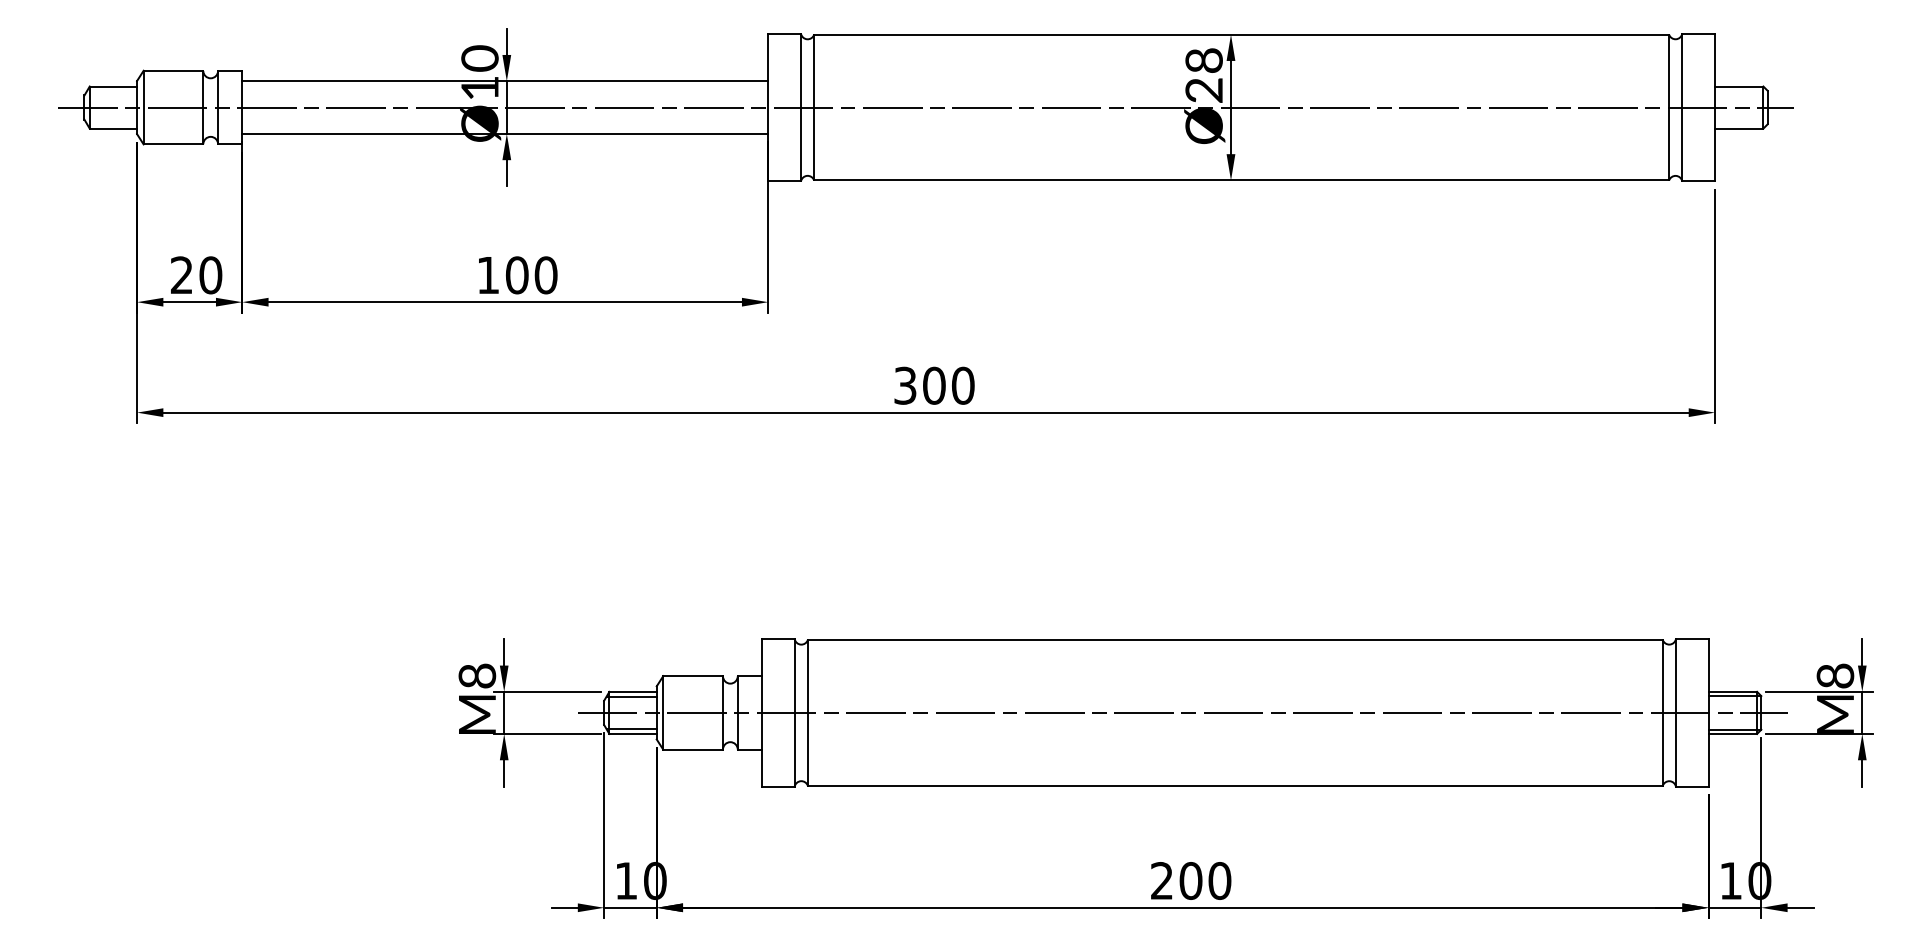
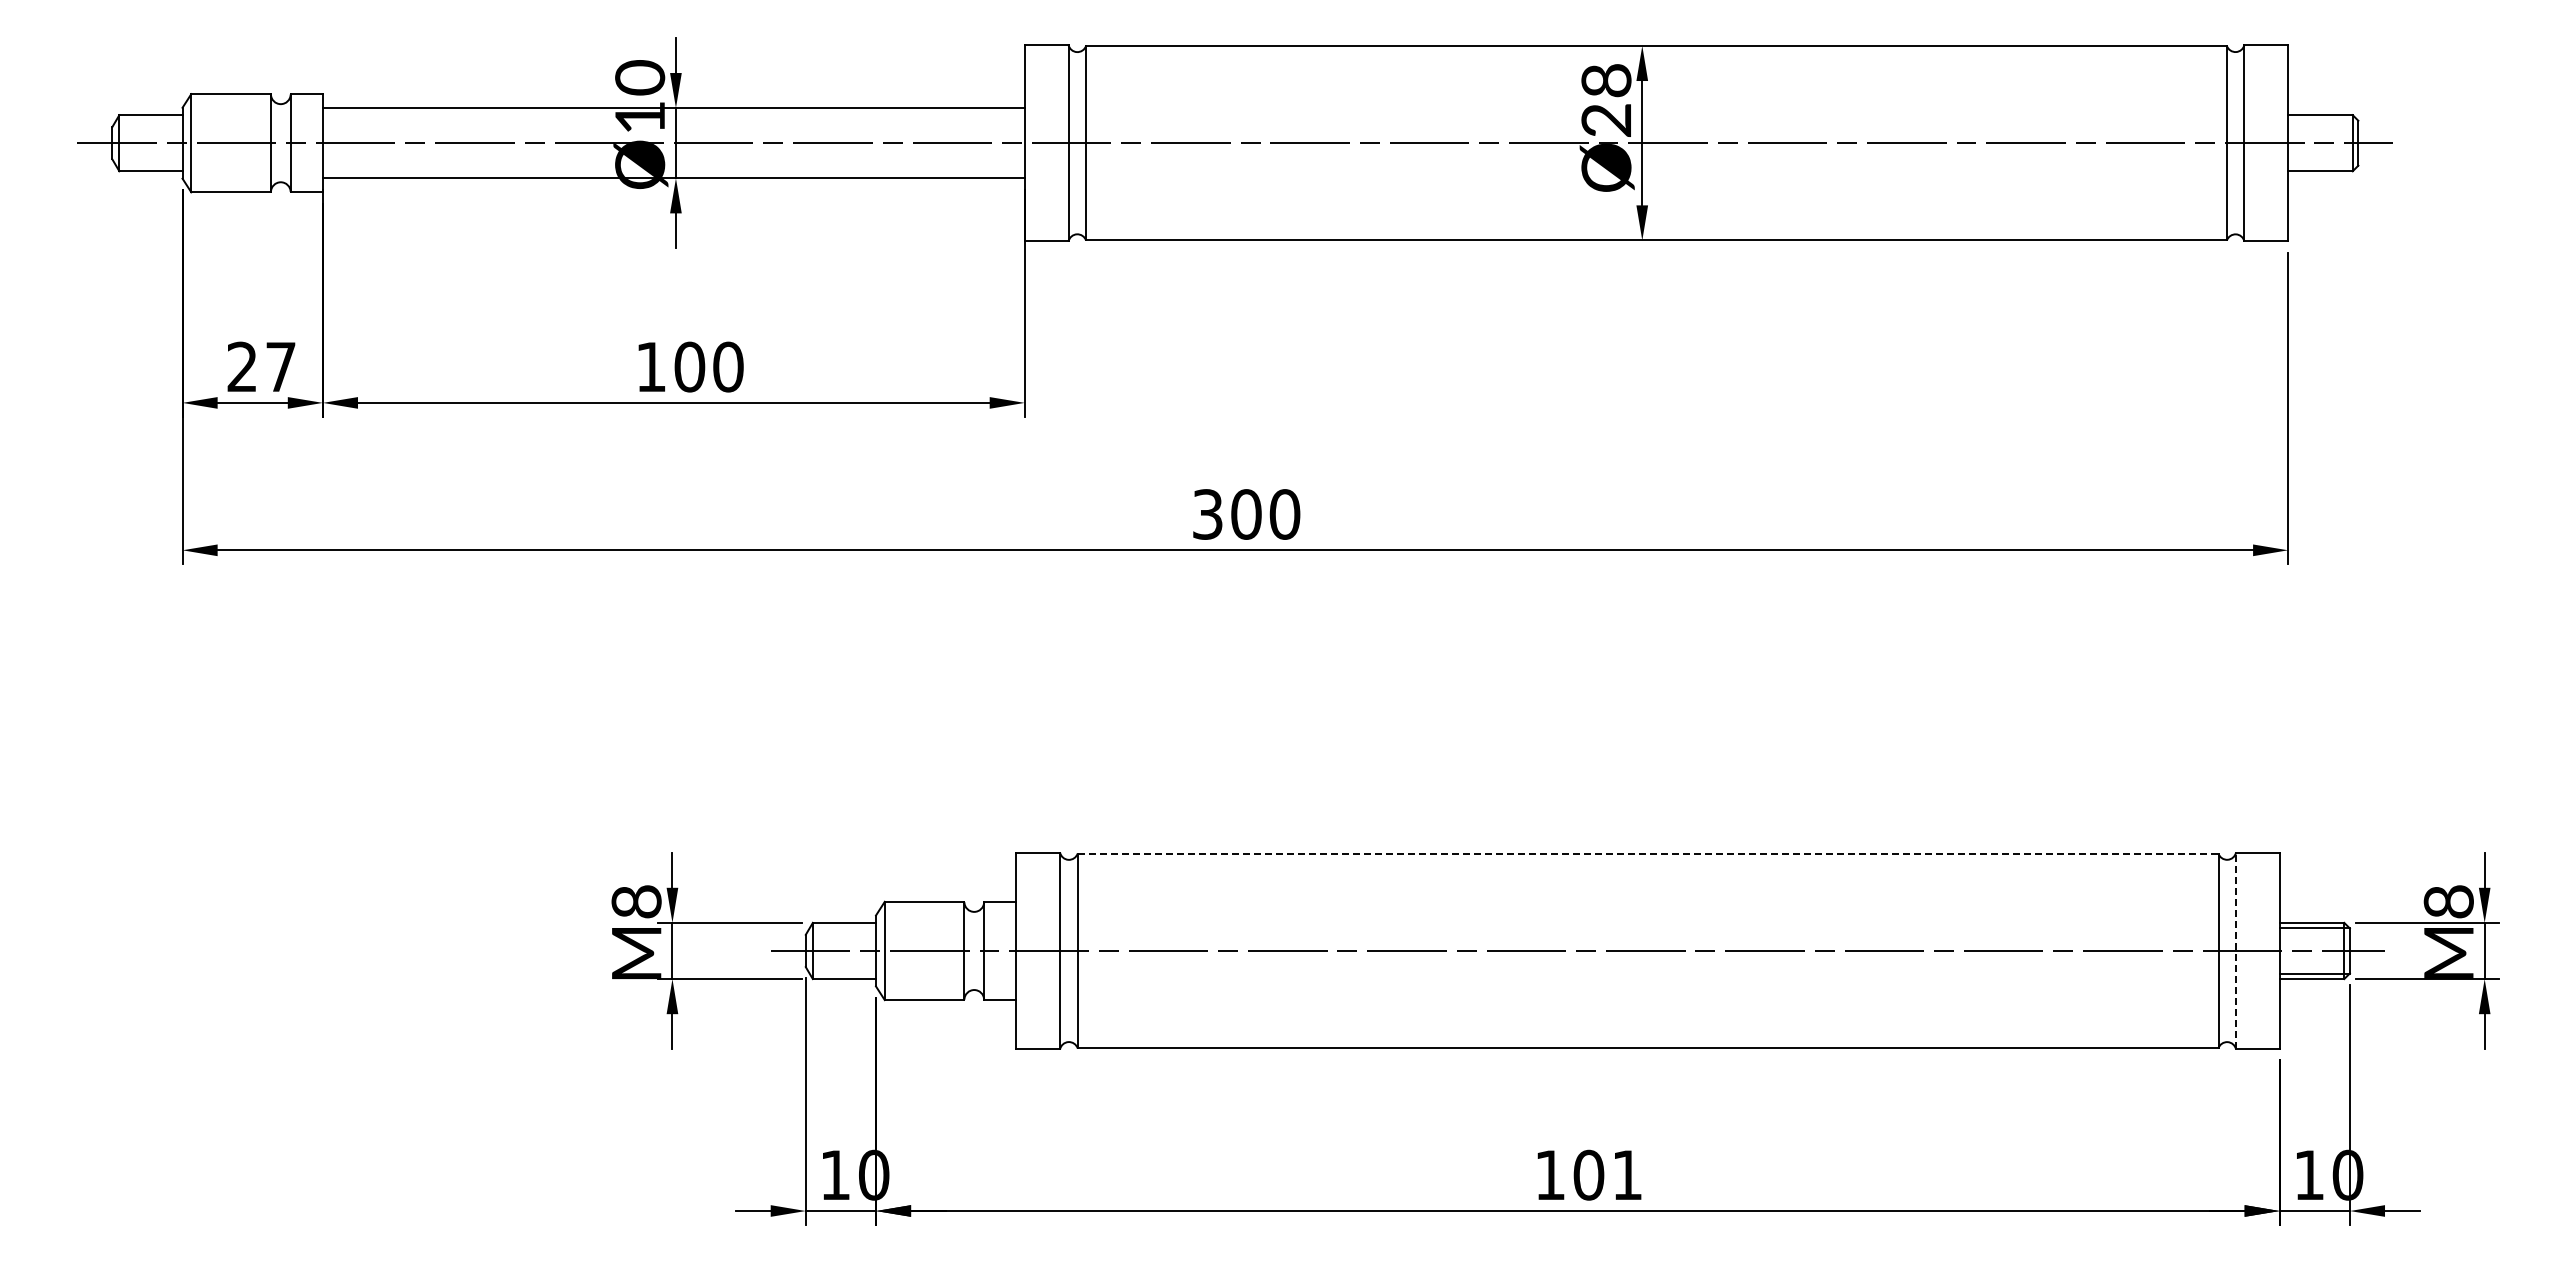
text: (210, 274) -> (280, 366), 20 -> 27
line: (1235, 639) -> (1648, 853), solid -> dashed
line: (631, 696) -> (842, 929), removed
line: (1676, 712) -> (2236, 950), solid -> dashed
line: (631, 729) -> (842, 972), removed
text: (1190, 880) -> (1588, 1174), 200 -> 101

